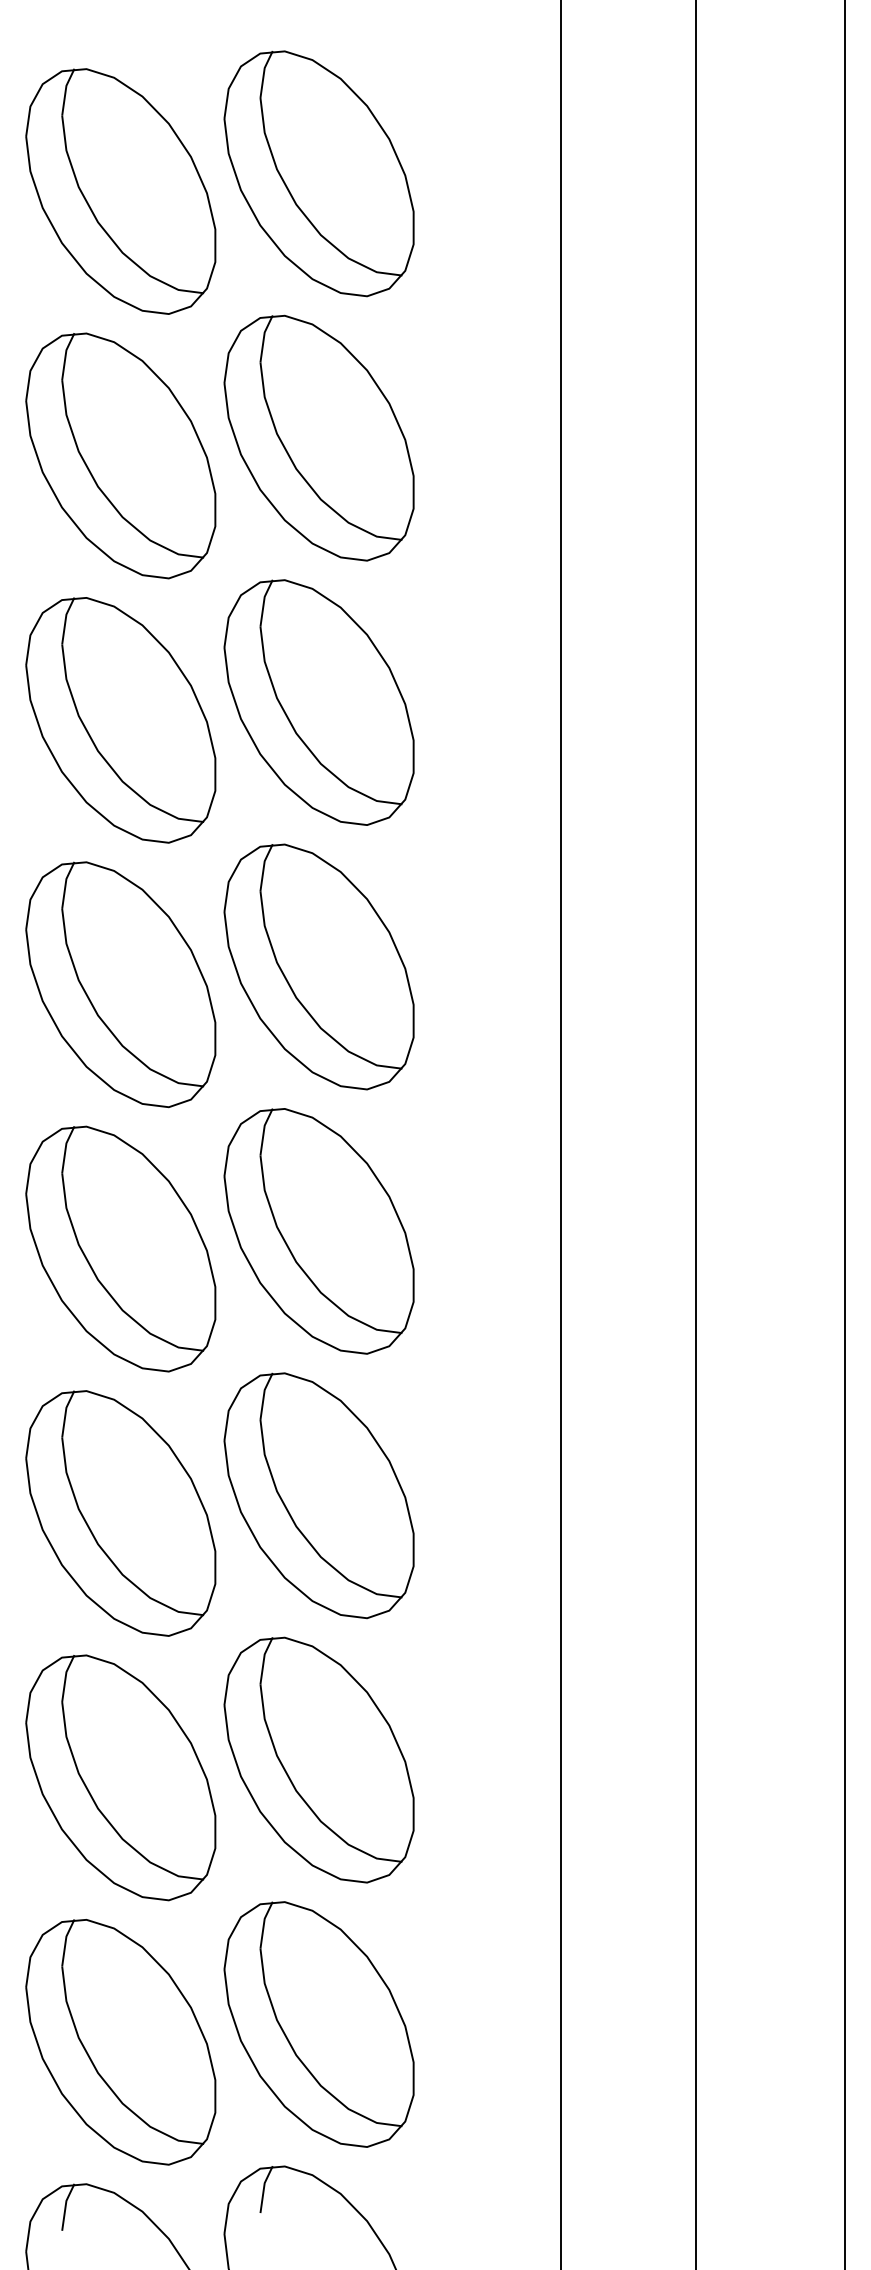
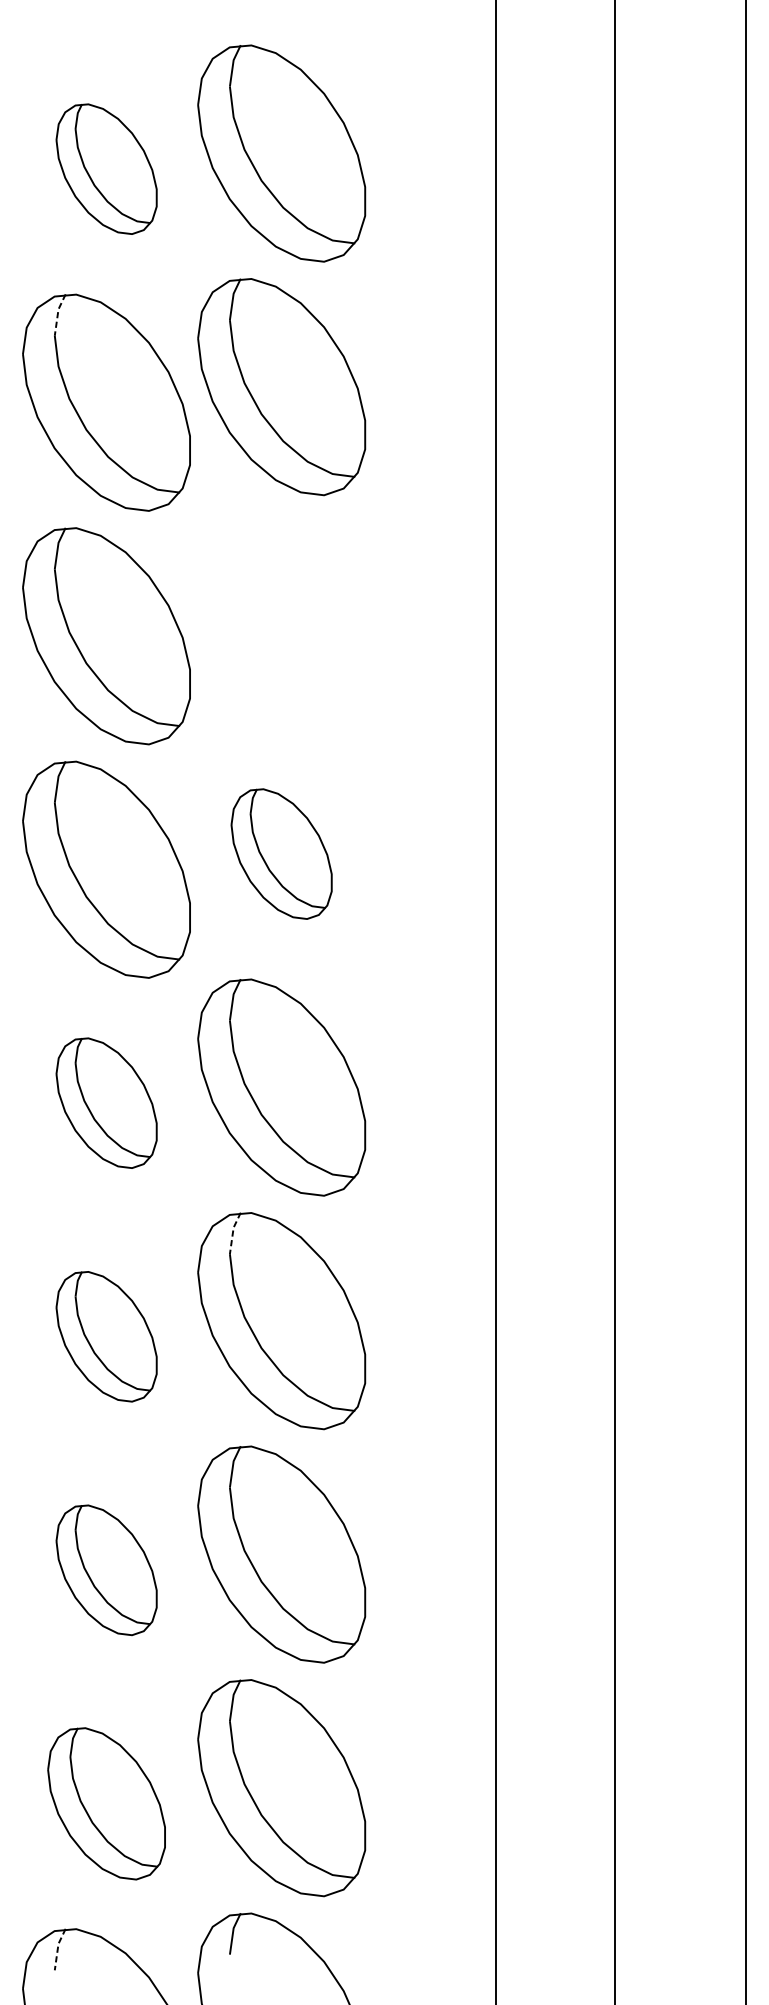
part: (120, 191) -> (106, 169), size x0.6
line: (65, 355) -> (57, 314), solid -> dashed
part: (318, 702) -> (281, 620), removed
part: (318, 966) -> (281, 853), size x0.6
part: (120, 1248) -> (106, 1102), size x0.6
line: (263, 1395) -> (232, 1232), solid -> dashed
part: (120, 1513) -> (106, 1336), size x0.6
part: (120, 1777) -> (106, 1569), size x0.6
part: (120, 2042) -> (106, 1804), size x0.7
line: (65, 2206) -> (57, 1948), solid -> dashed

